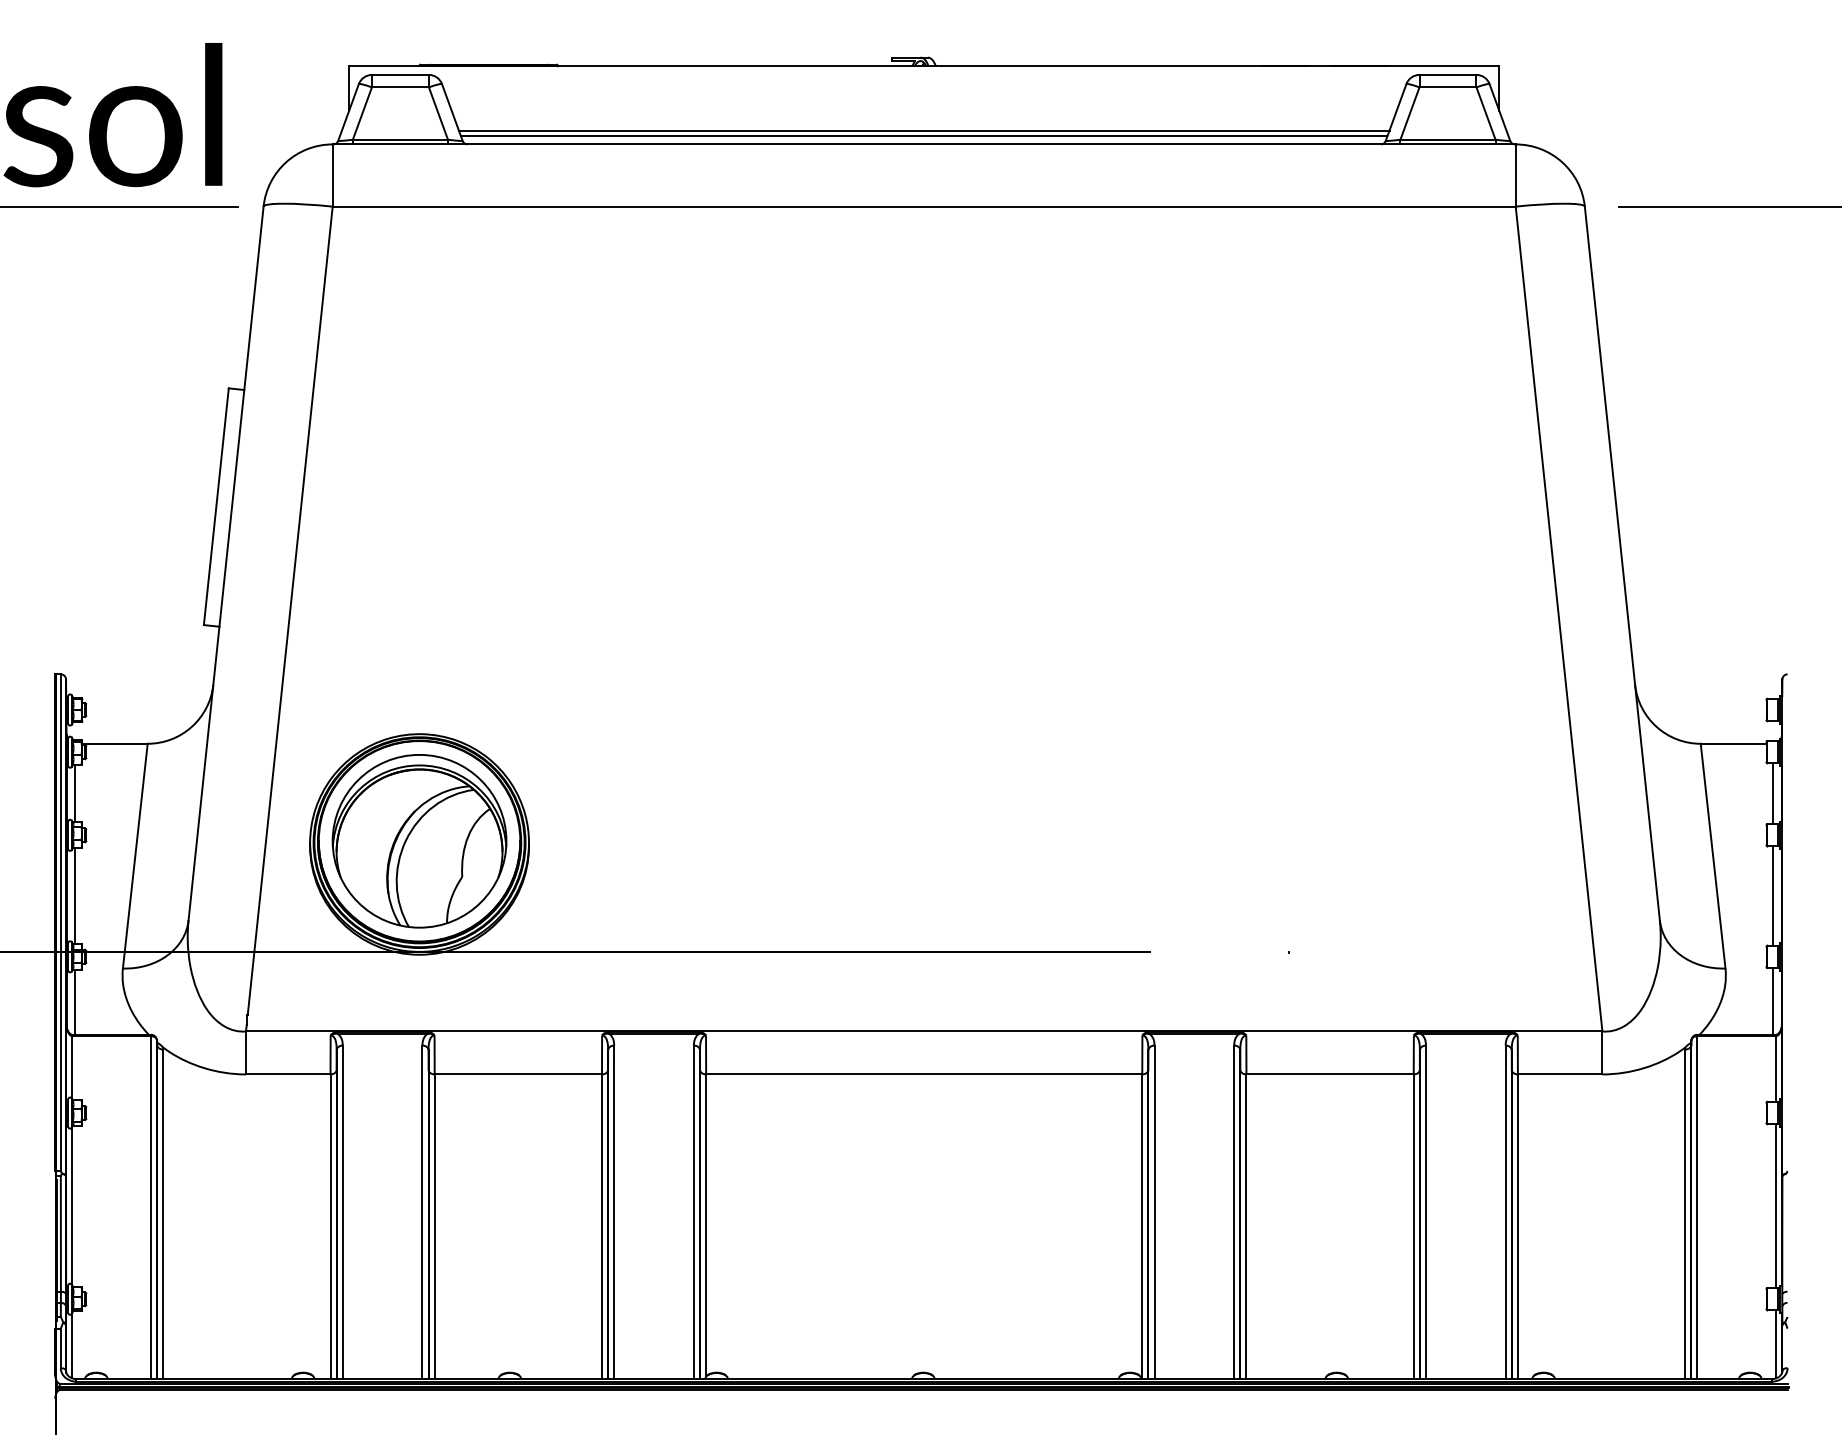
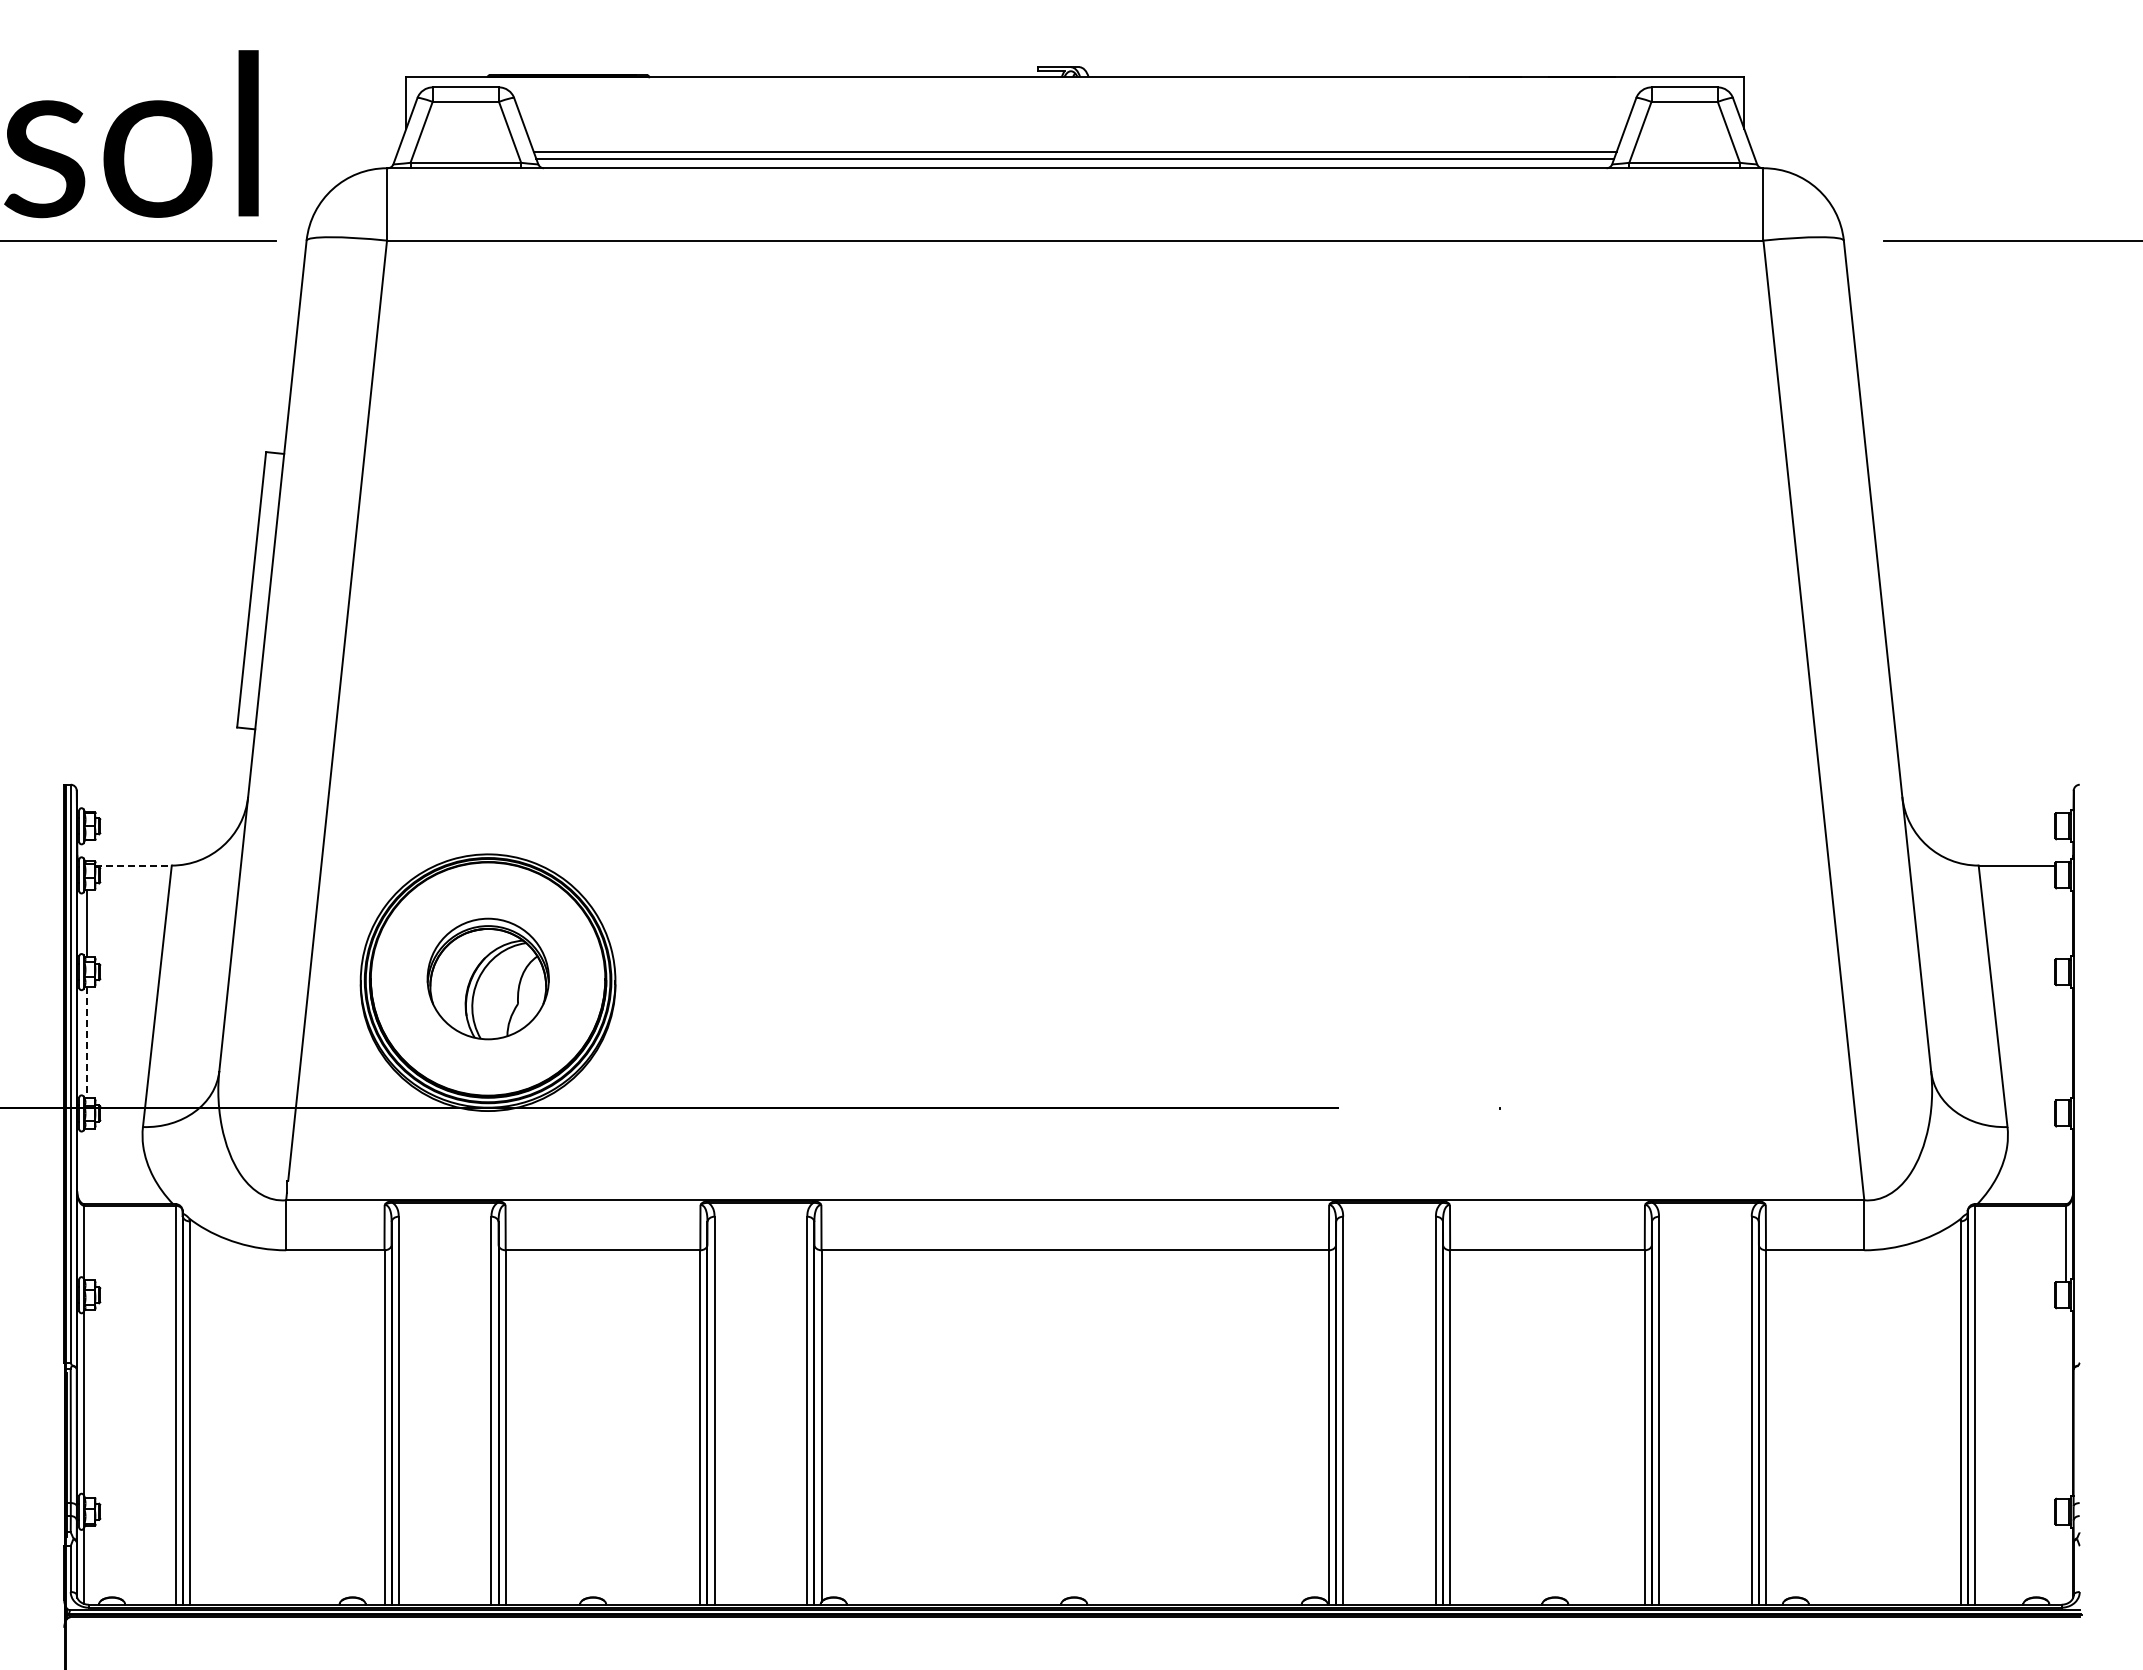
line: (115, 743) -> (134, 865), solid -> dashed
line: (1773, 793) -> (2063, 923), removed
part: (419, 840) -> (488, 978), size x0.6
line: (75, 895) -> (87, 1042), solid -> dashed
line: (1773, 895) -> (2063, 1042), removed
line: (1773, 1001) -> (2063, 1165), removed
line: (75, 1002) -> (87, 1166), removed
line: (1776, 1206) -> (2066, 1403), removed
line: (1776, 1343) -> (2066, 1563), removed

